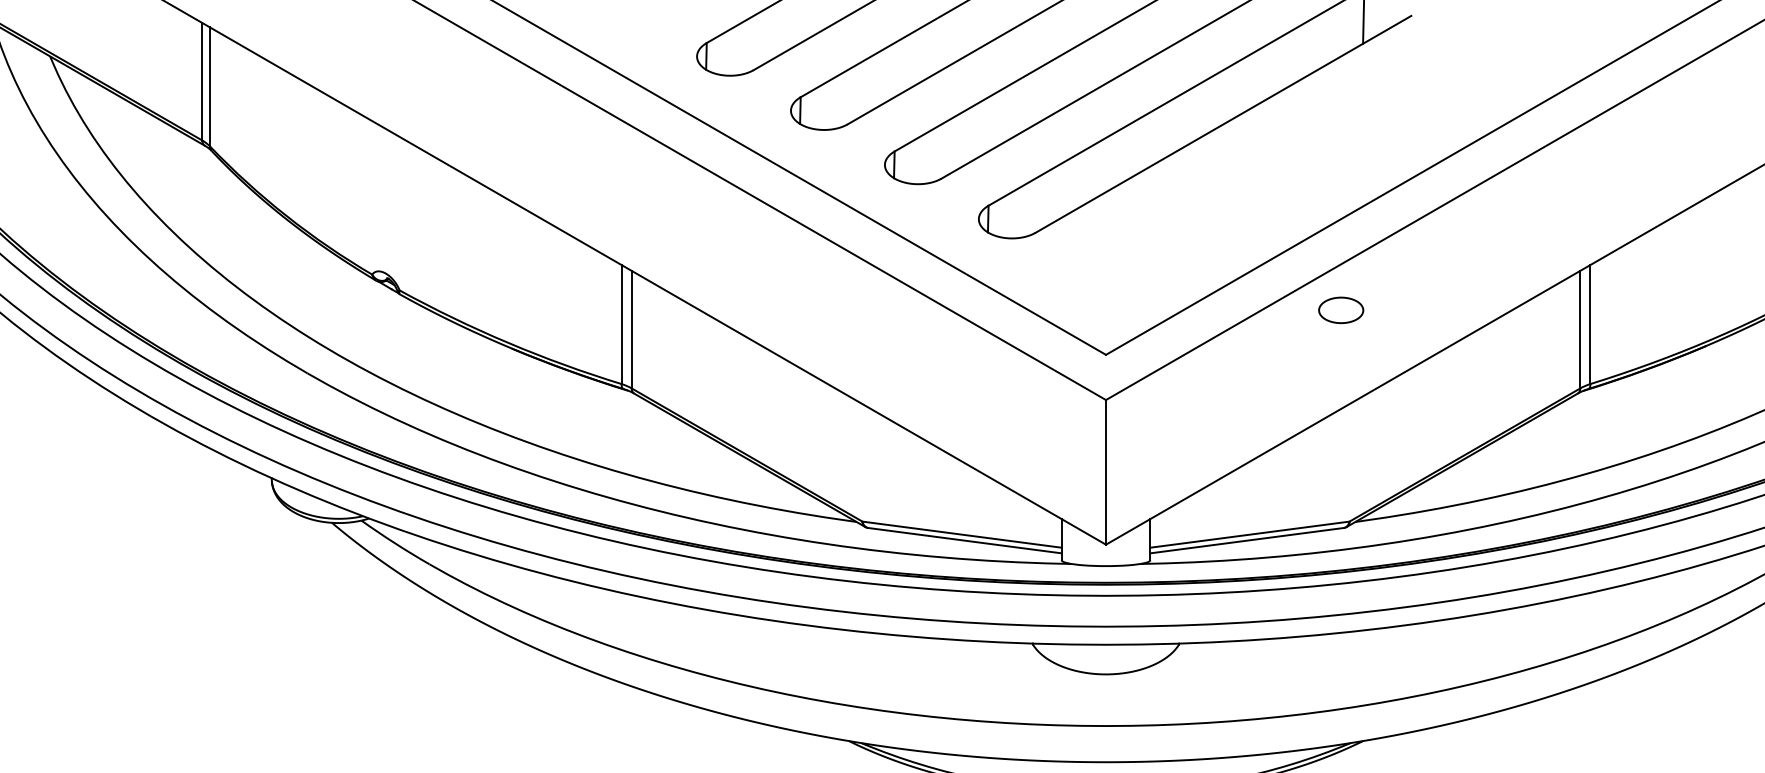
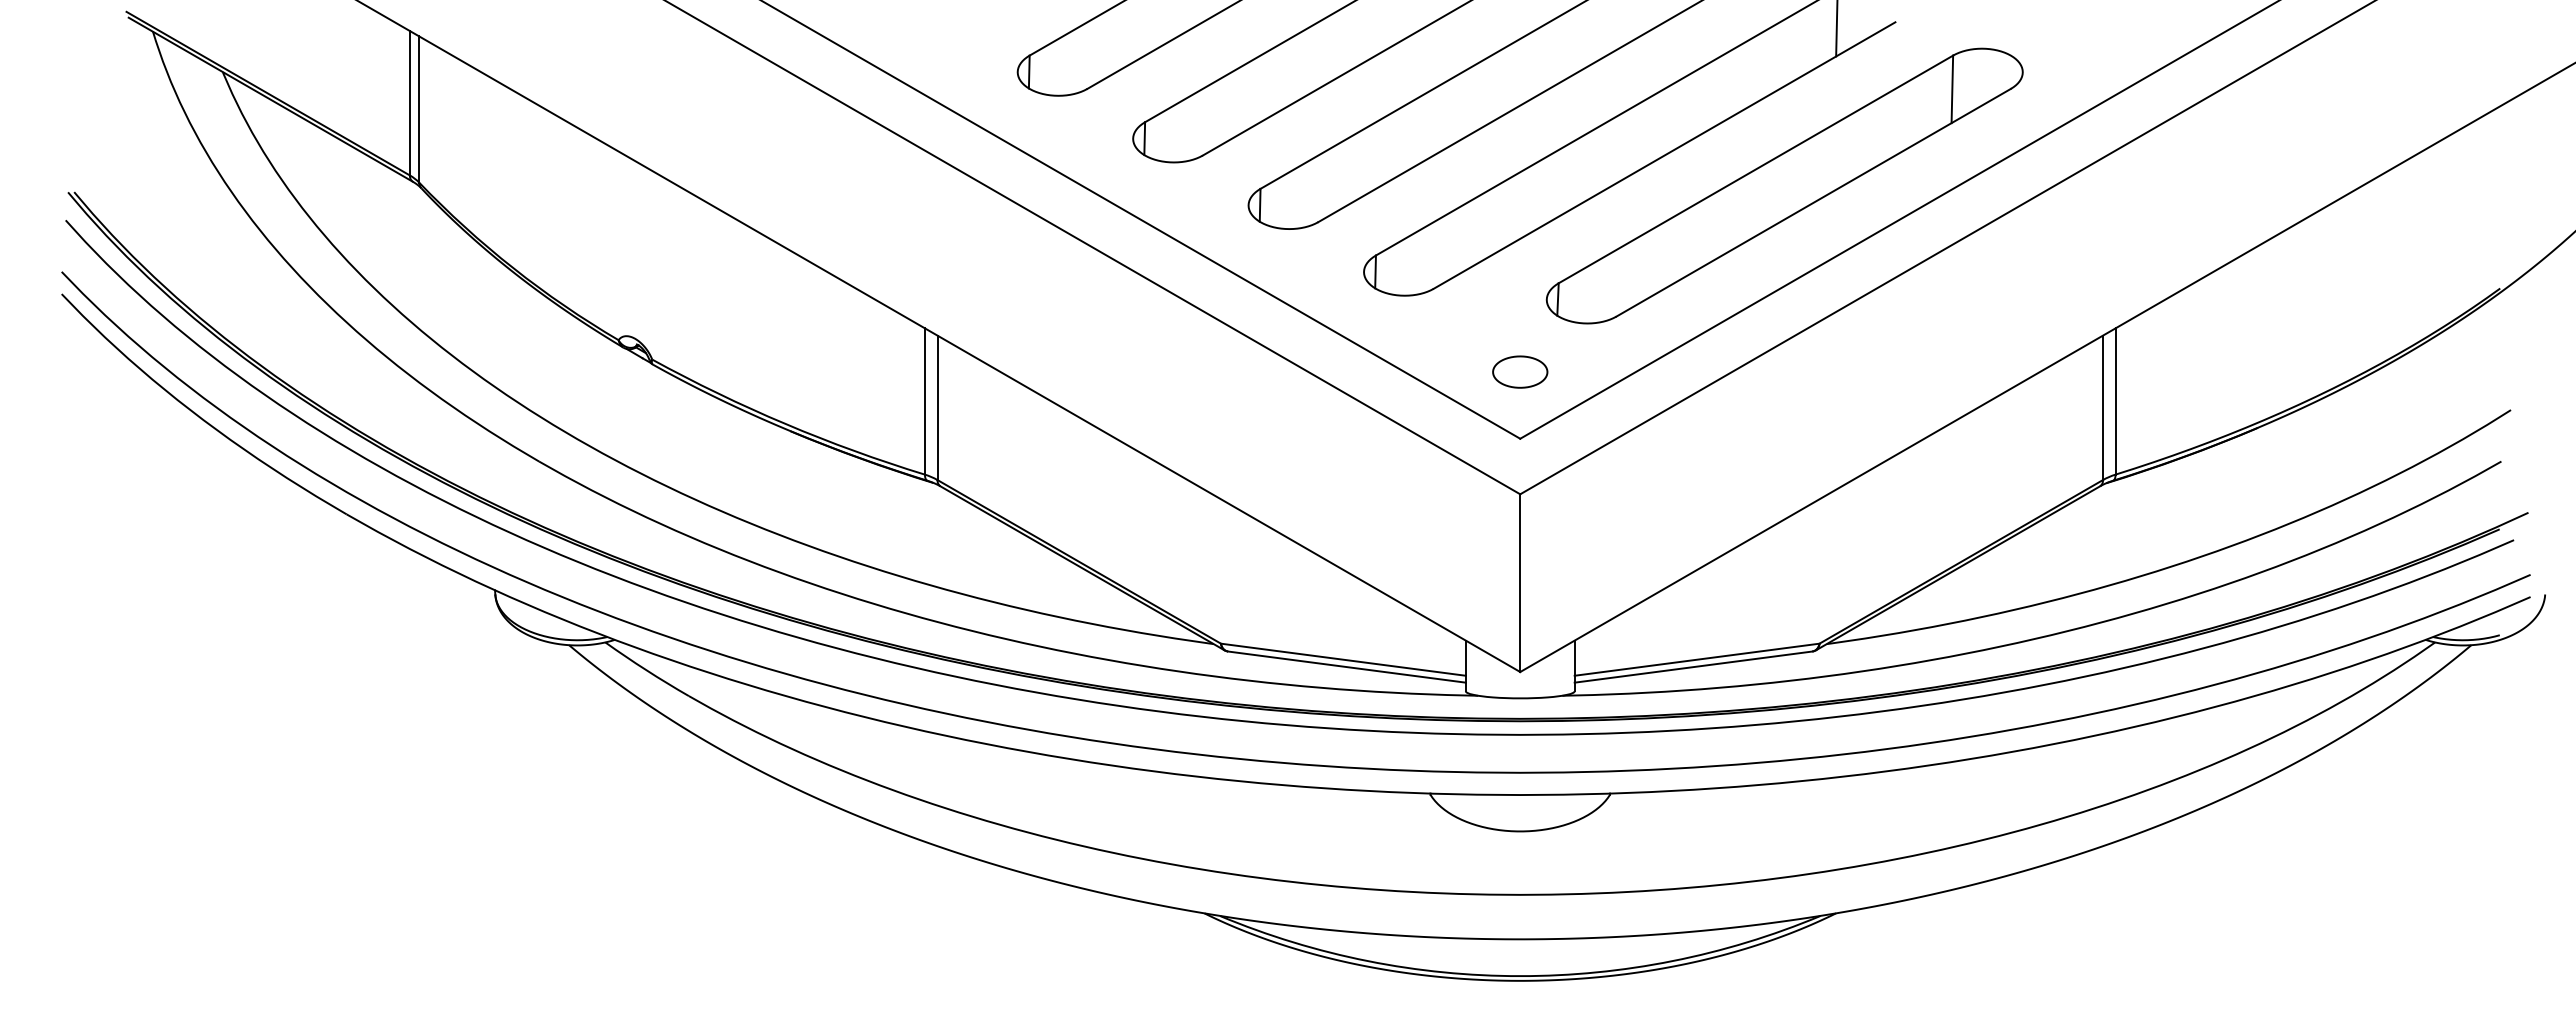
part: (1321, 148) -> (1784, 185), added
part: (1341, 309) -> (1520, 371), moved

